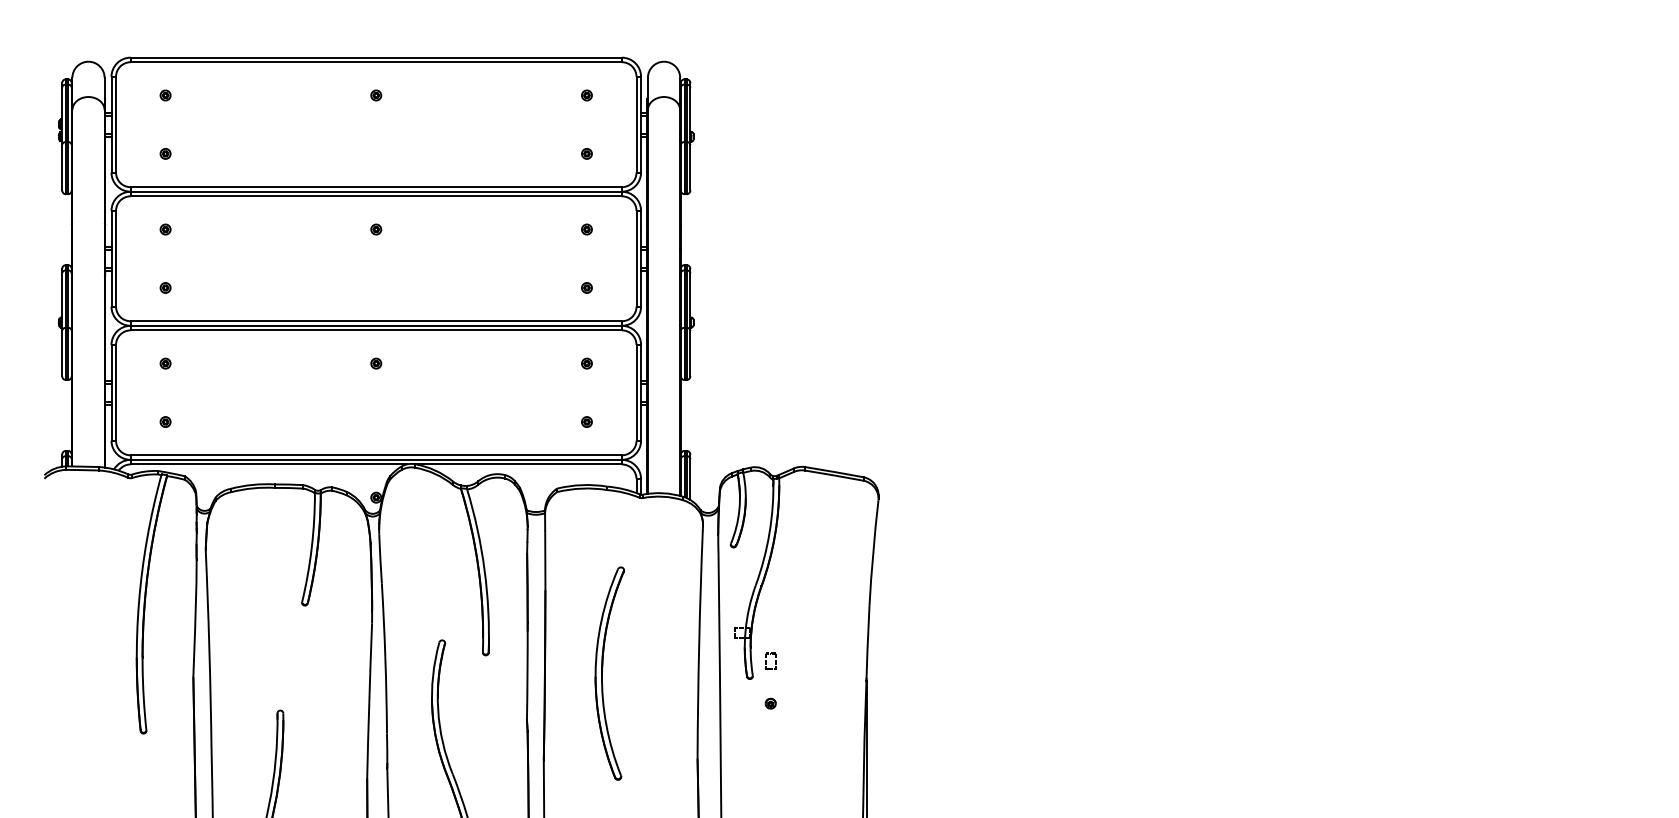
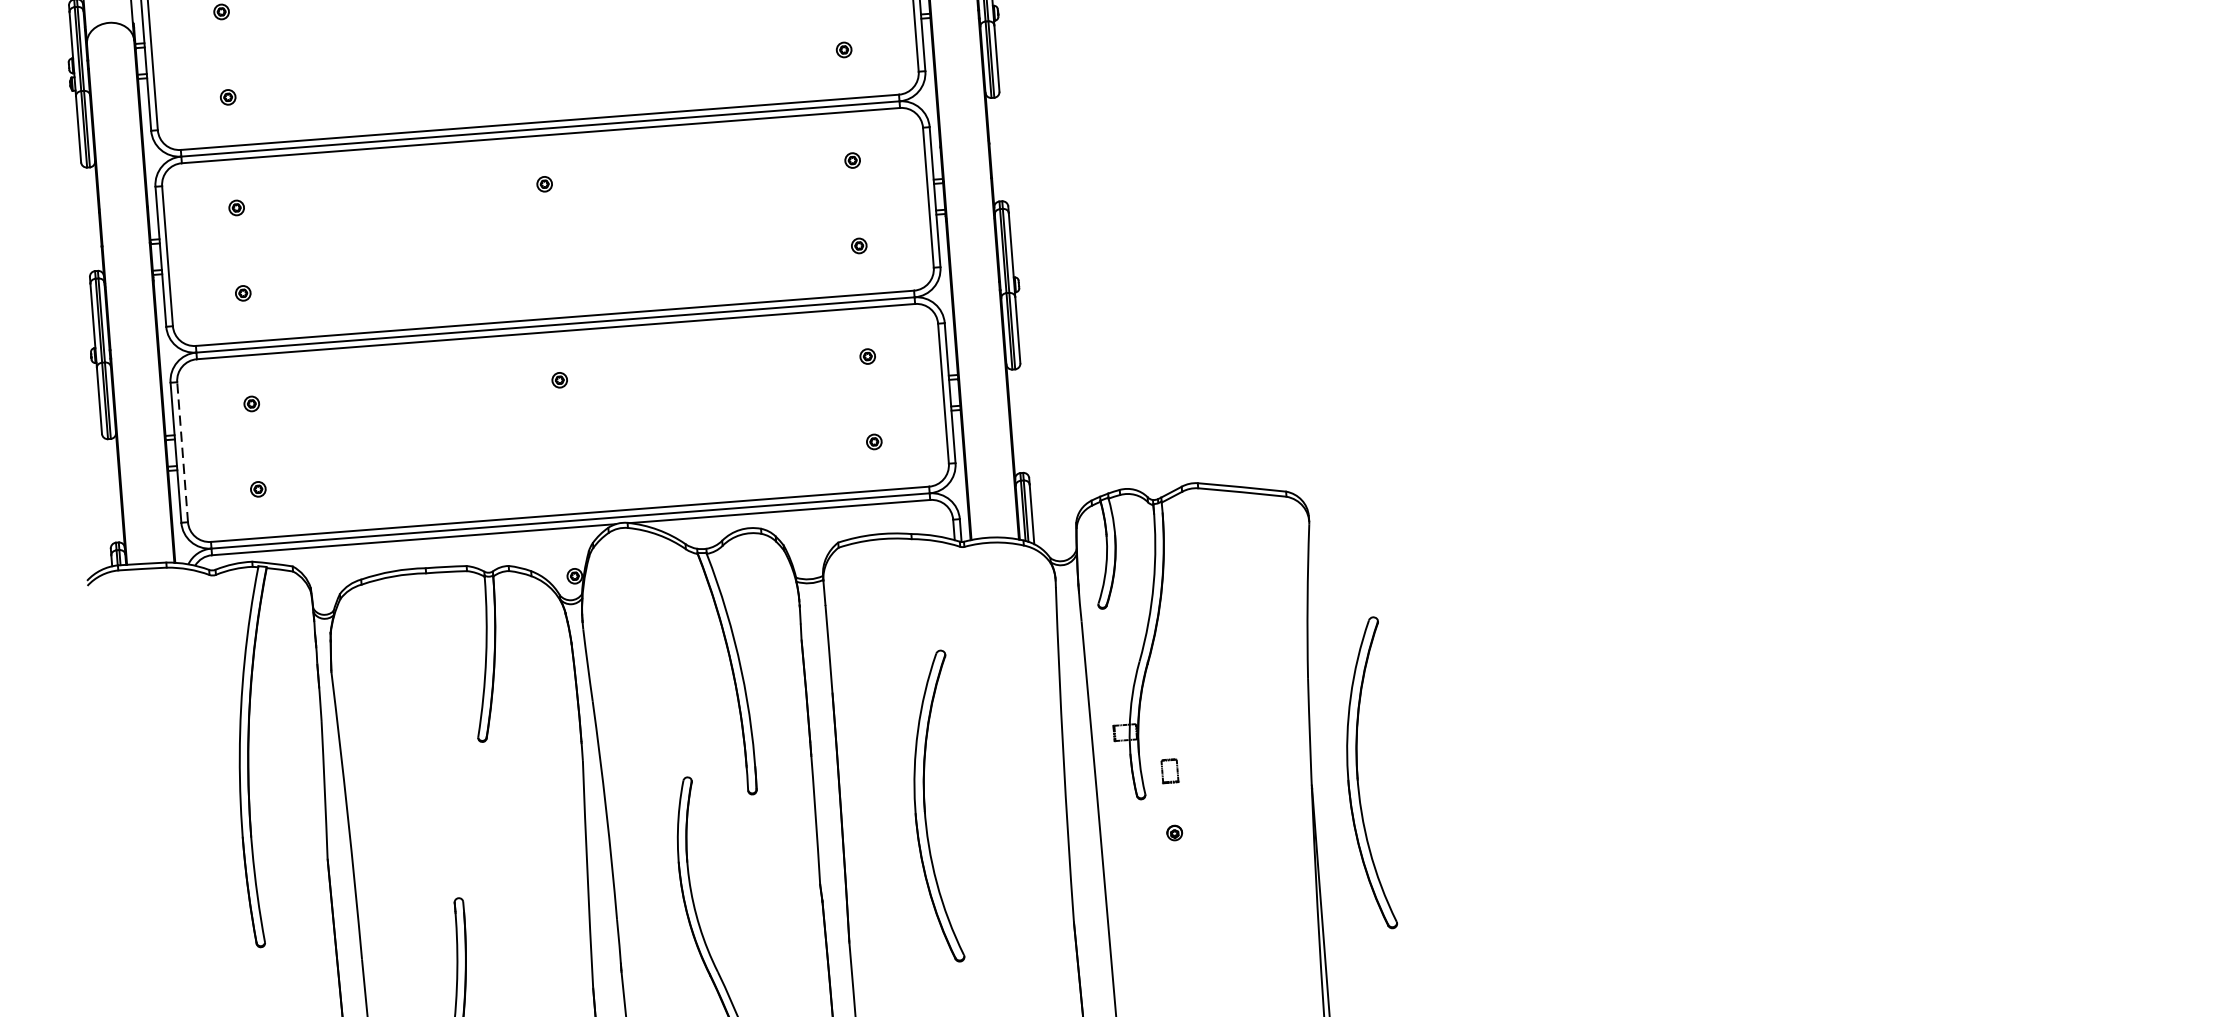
line: (116, 392) -> (183, 451), solid -> dashed
part: (898, 673) -> (1358, 774), added

